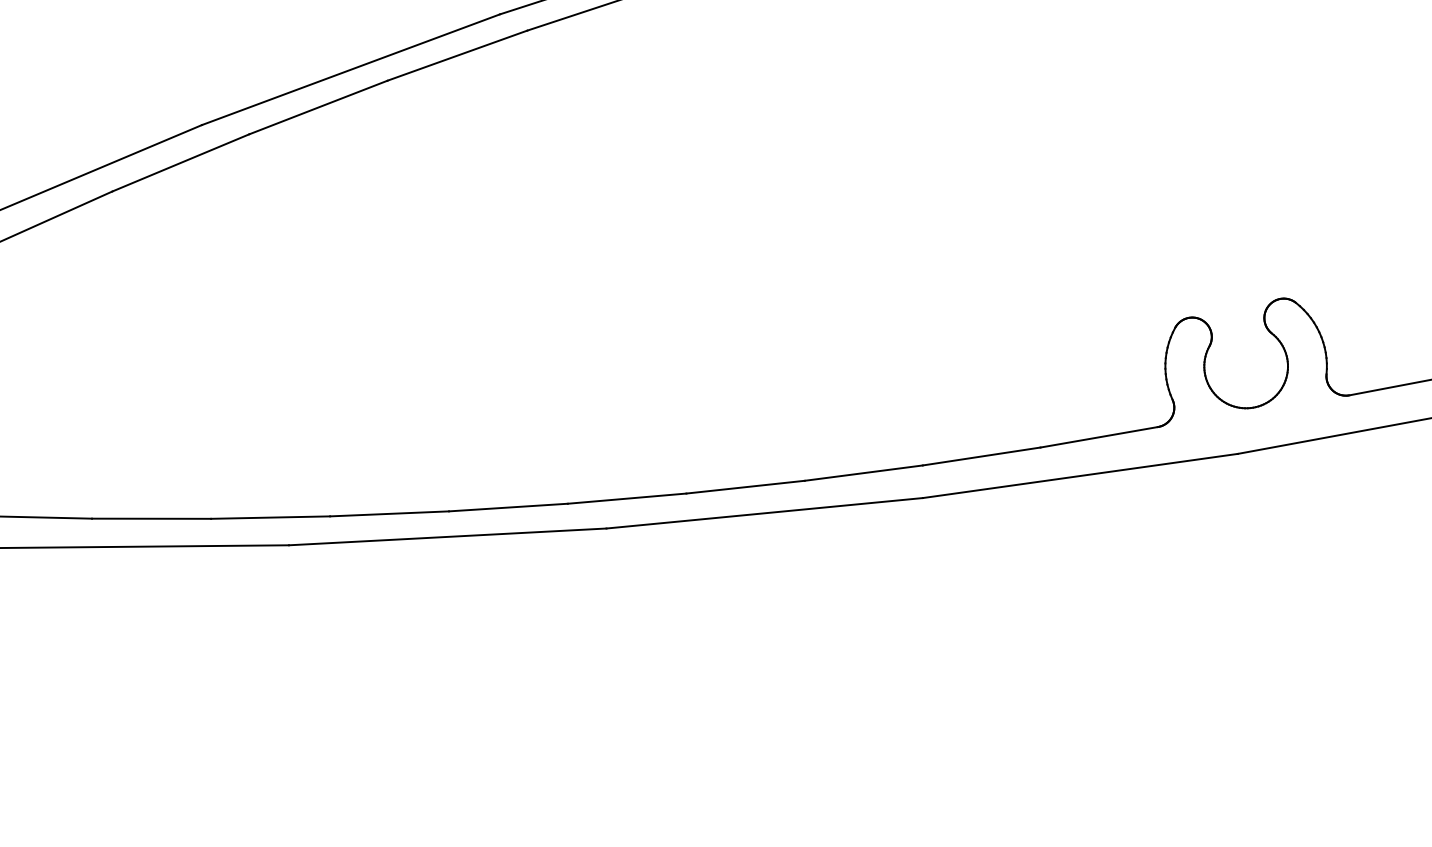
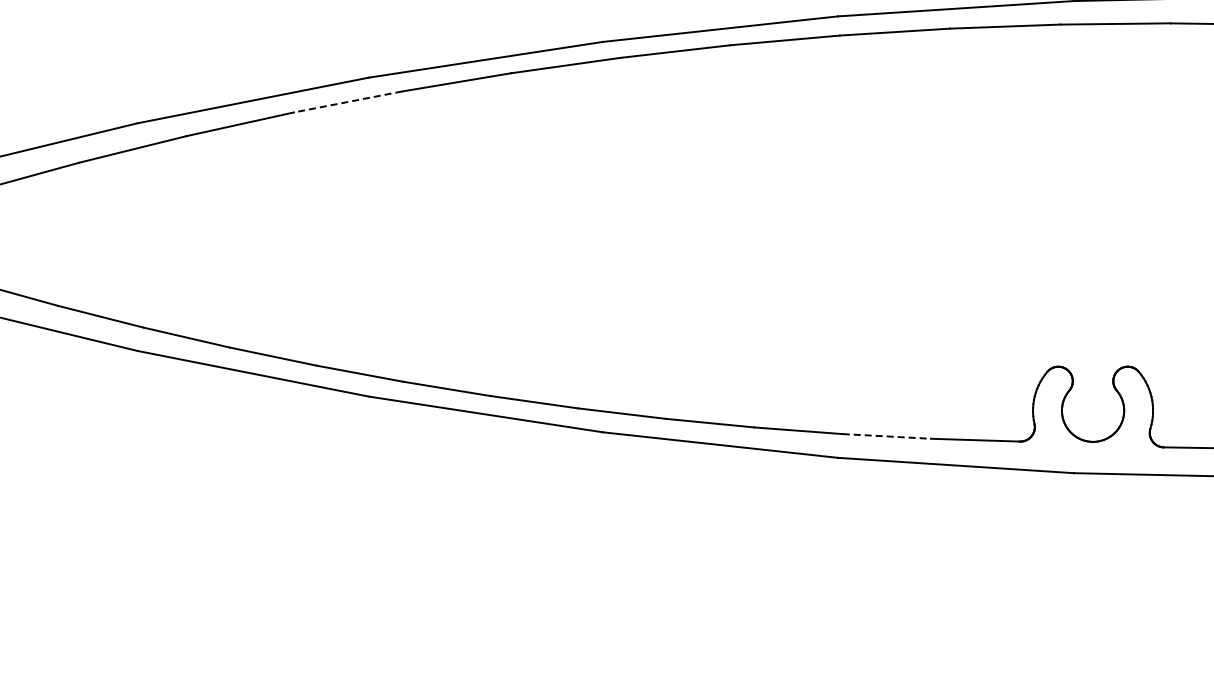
line: (180, 163) -> (347, 102), solid -> dashed
line: (982, 456) -> (887, 436), solid -> dashed

